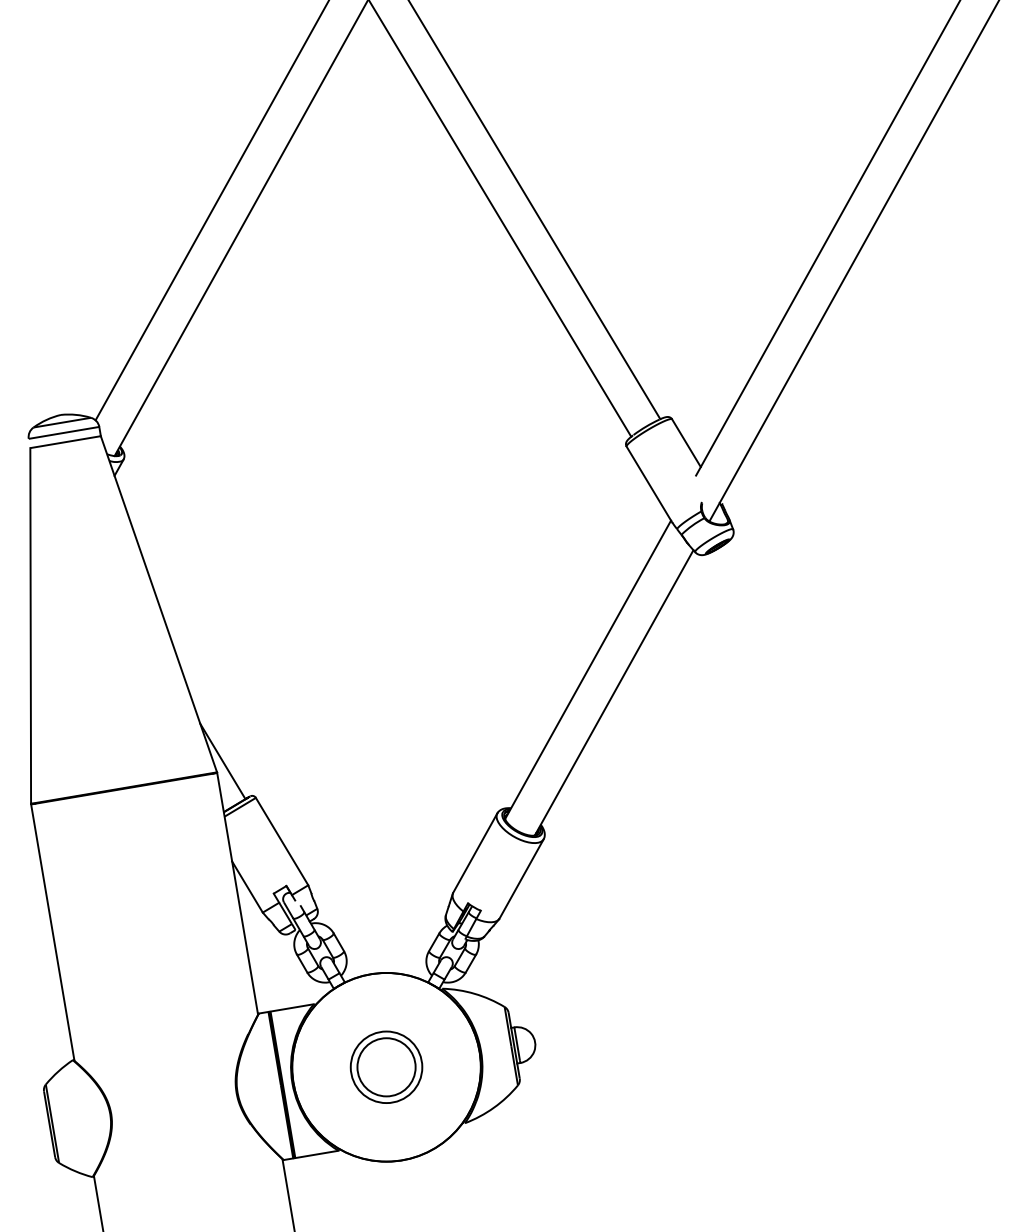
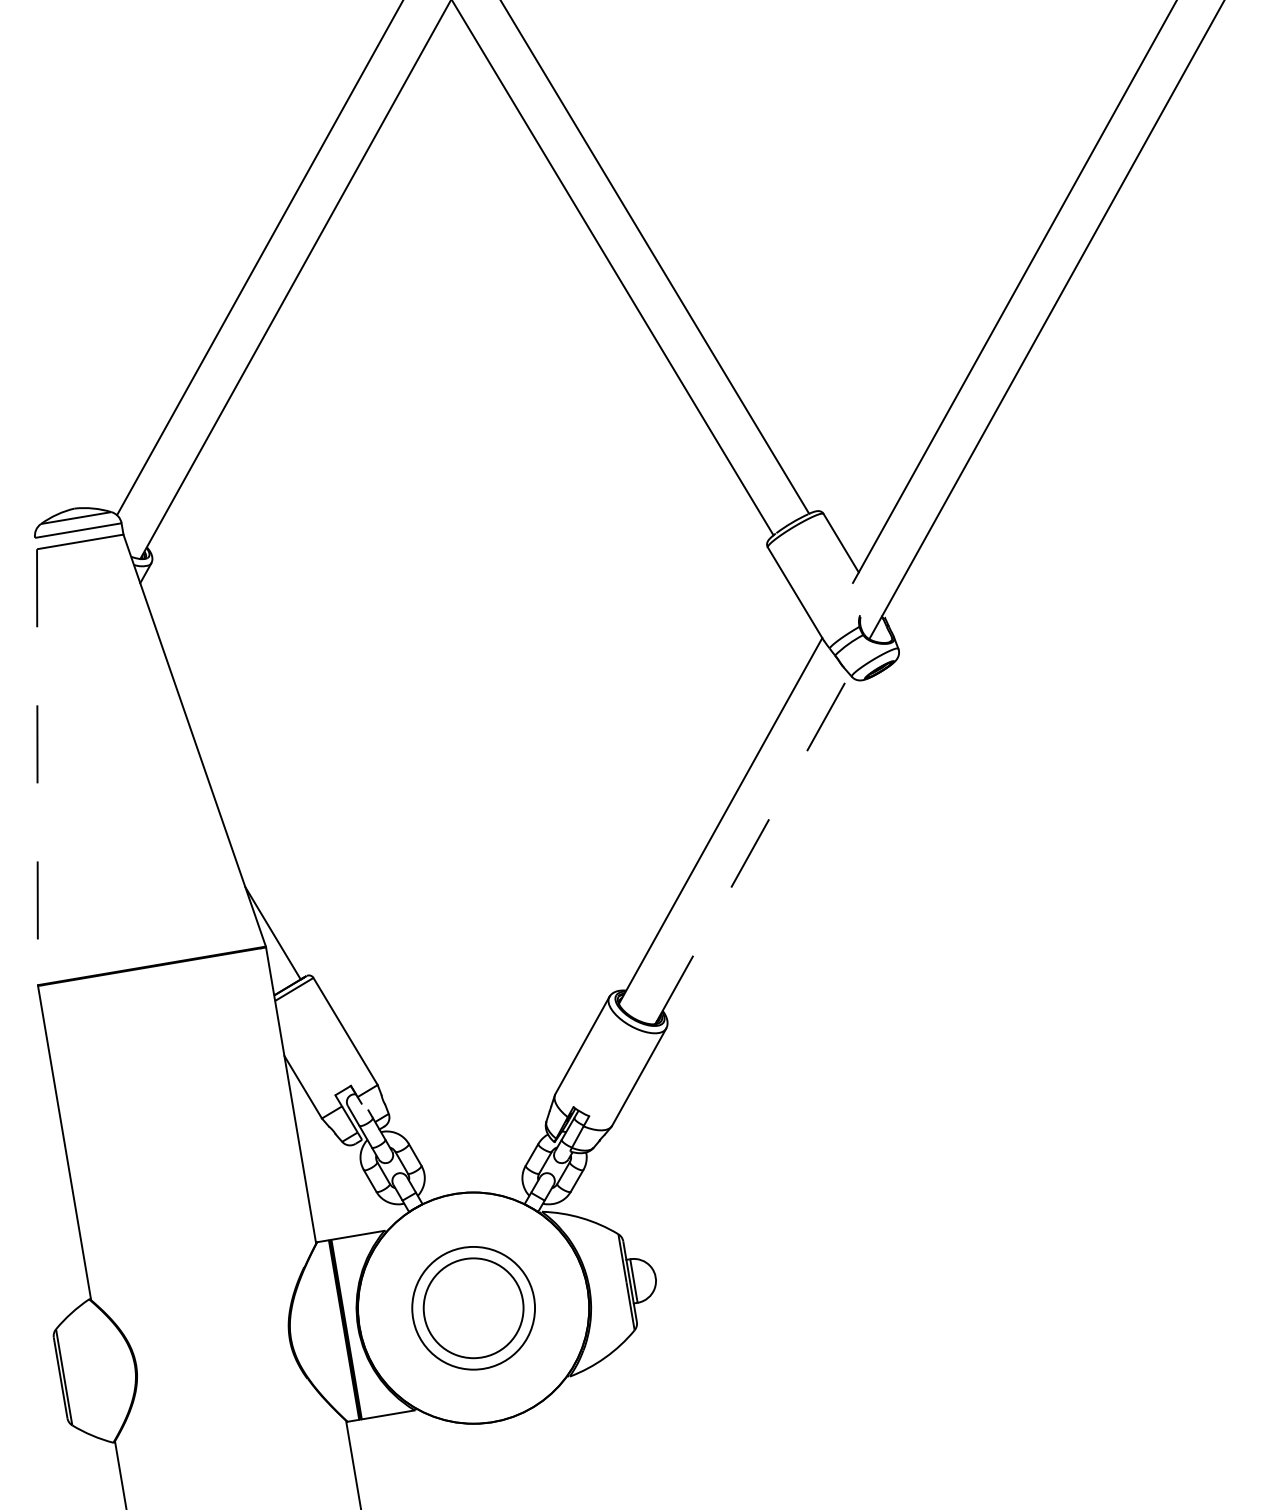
line: (30, 625) -> (37, 766), solid -> dashed
line: (614, 692) -> (752, 848), solid -> dashed
part: (386, 1066) -> (473, 1307), size x1.4

